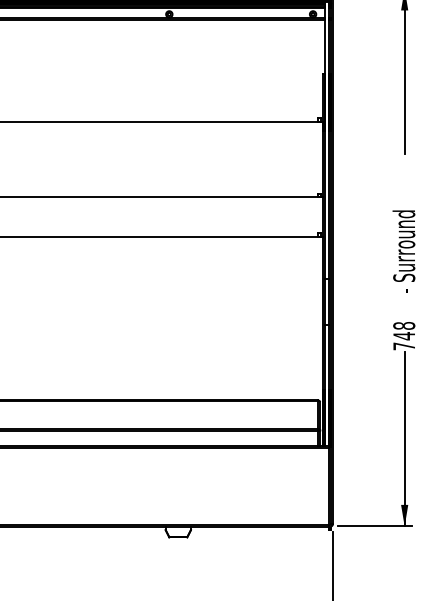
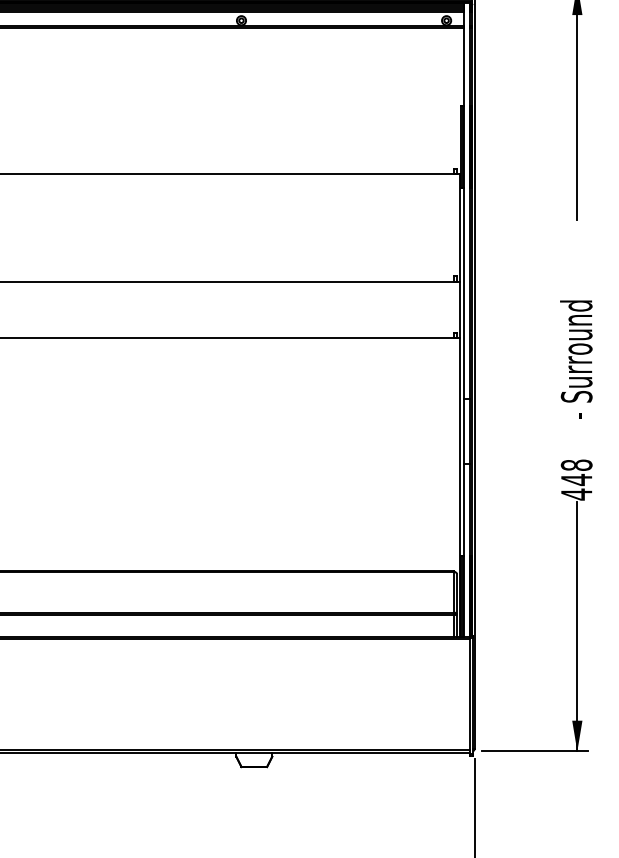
text: (403, 346) -> (575, 494), 748 -> 448

